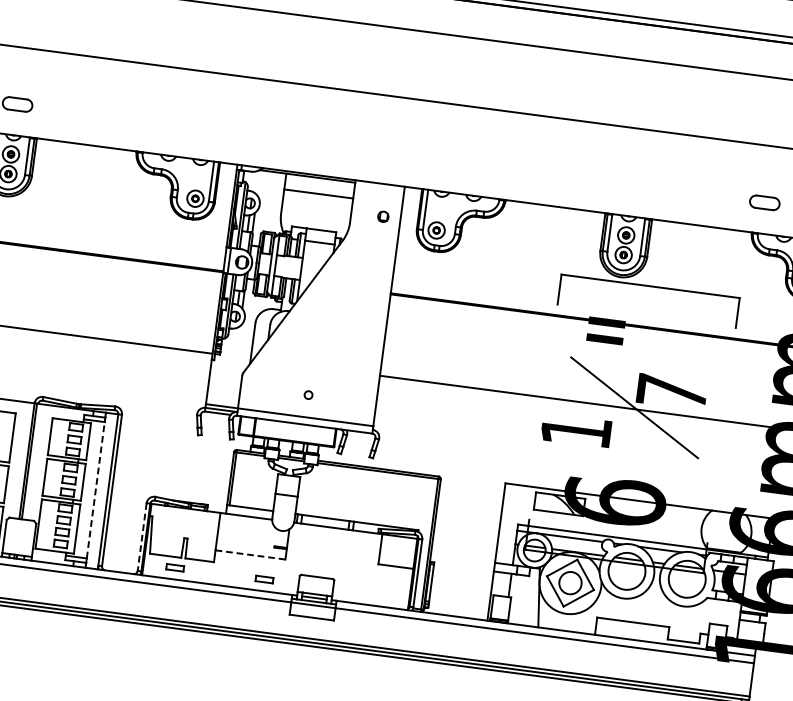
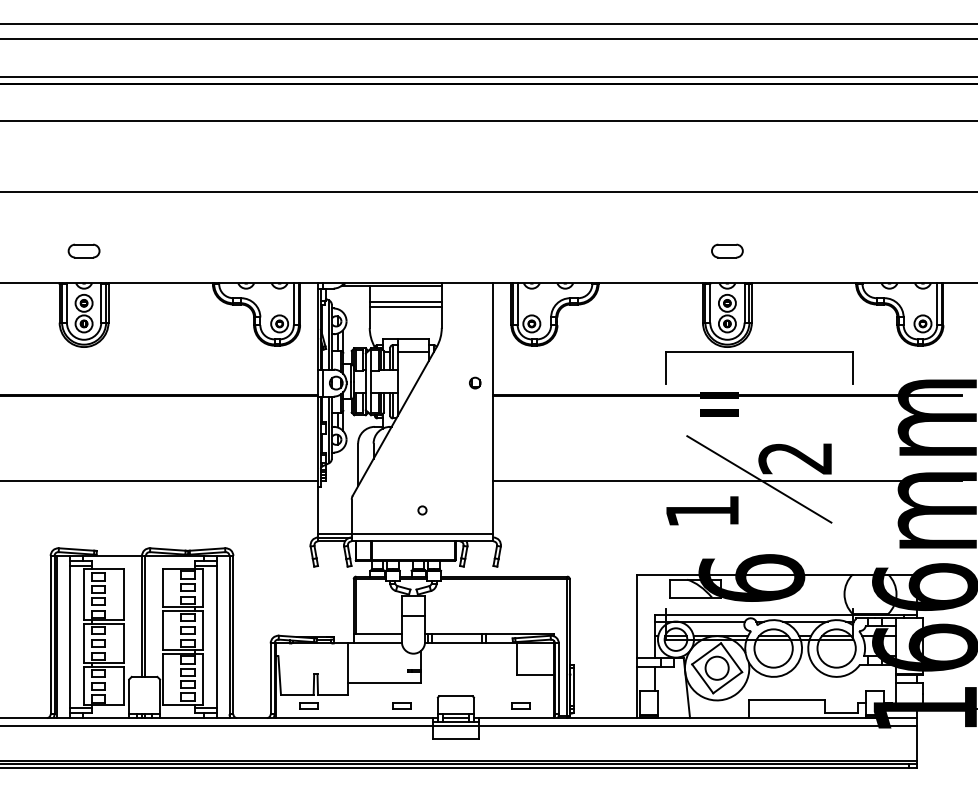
line: (317, 198) -> (405, 307), added
part: (764, 202) -> (727, 250), moved
part: (383, 216) -> (475, 382), moved
text: (670, 392) -> (794, 458), 7 -> 2
line: (95, 489) -> (216, 636), dashed -> solid
line: (141, 537) -> (270, 679), dashed -> solid
line: (250, 554) -> (384, 682), dashed -> solid
part: (377, 593) -> (520, 705), added

